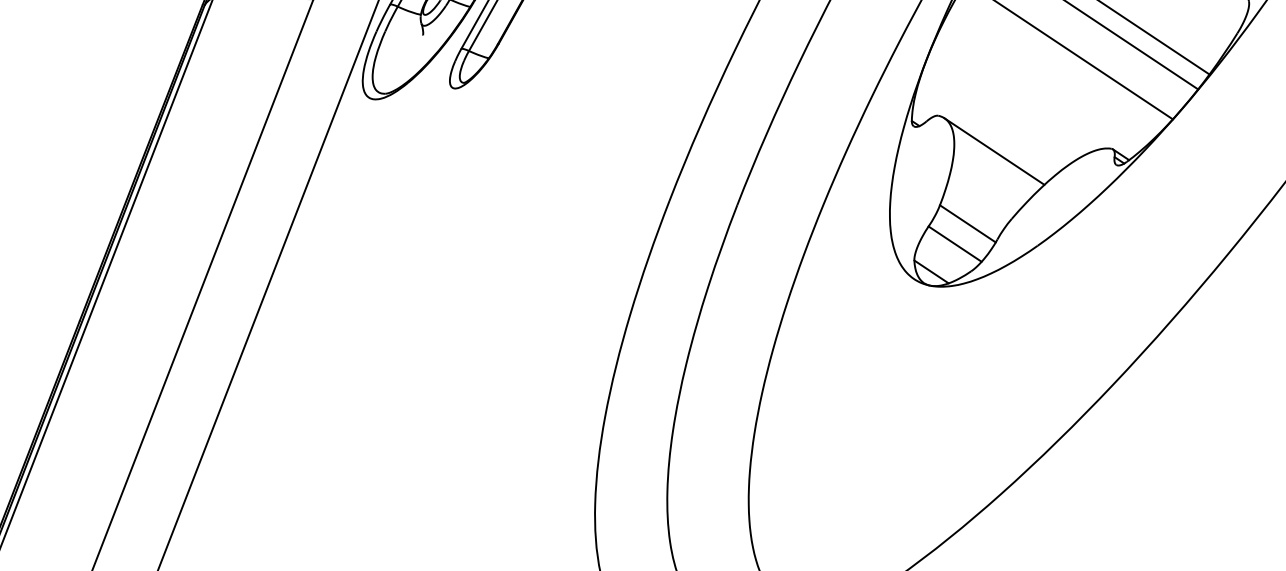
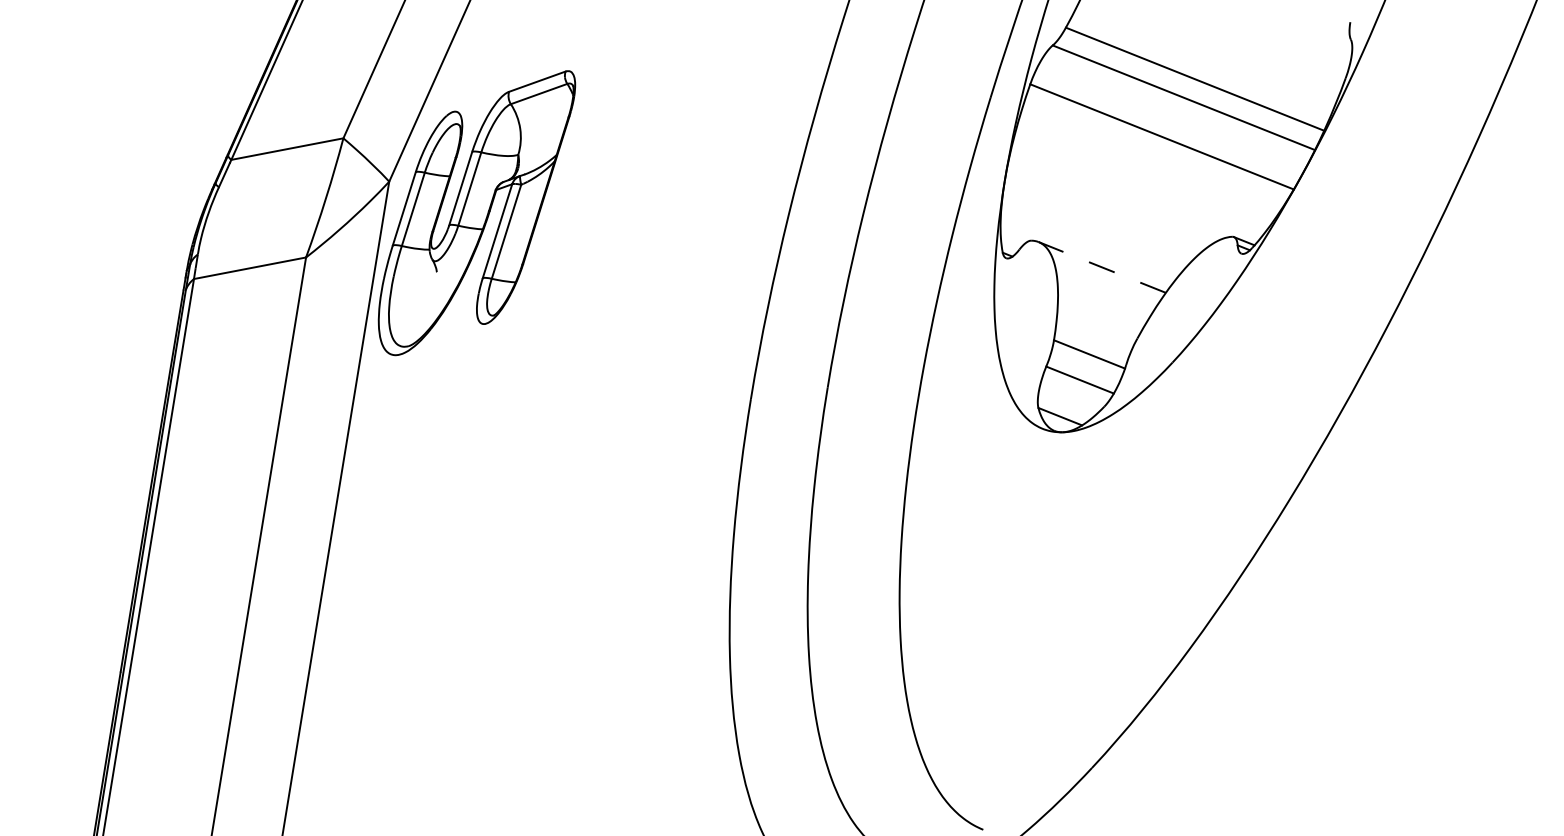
line: (993, 151) -> (1101, 267), solid -> dashed

